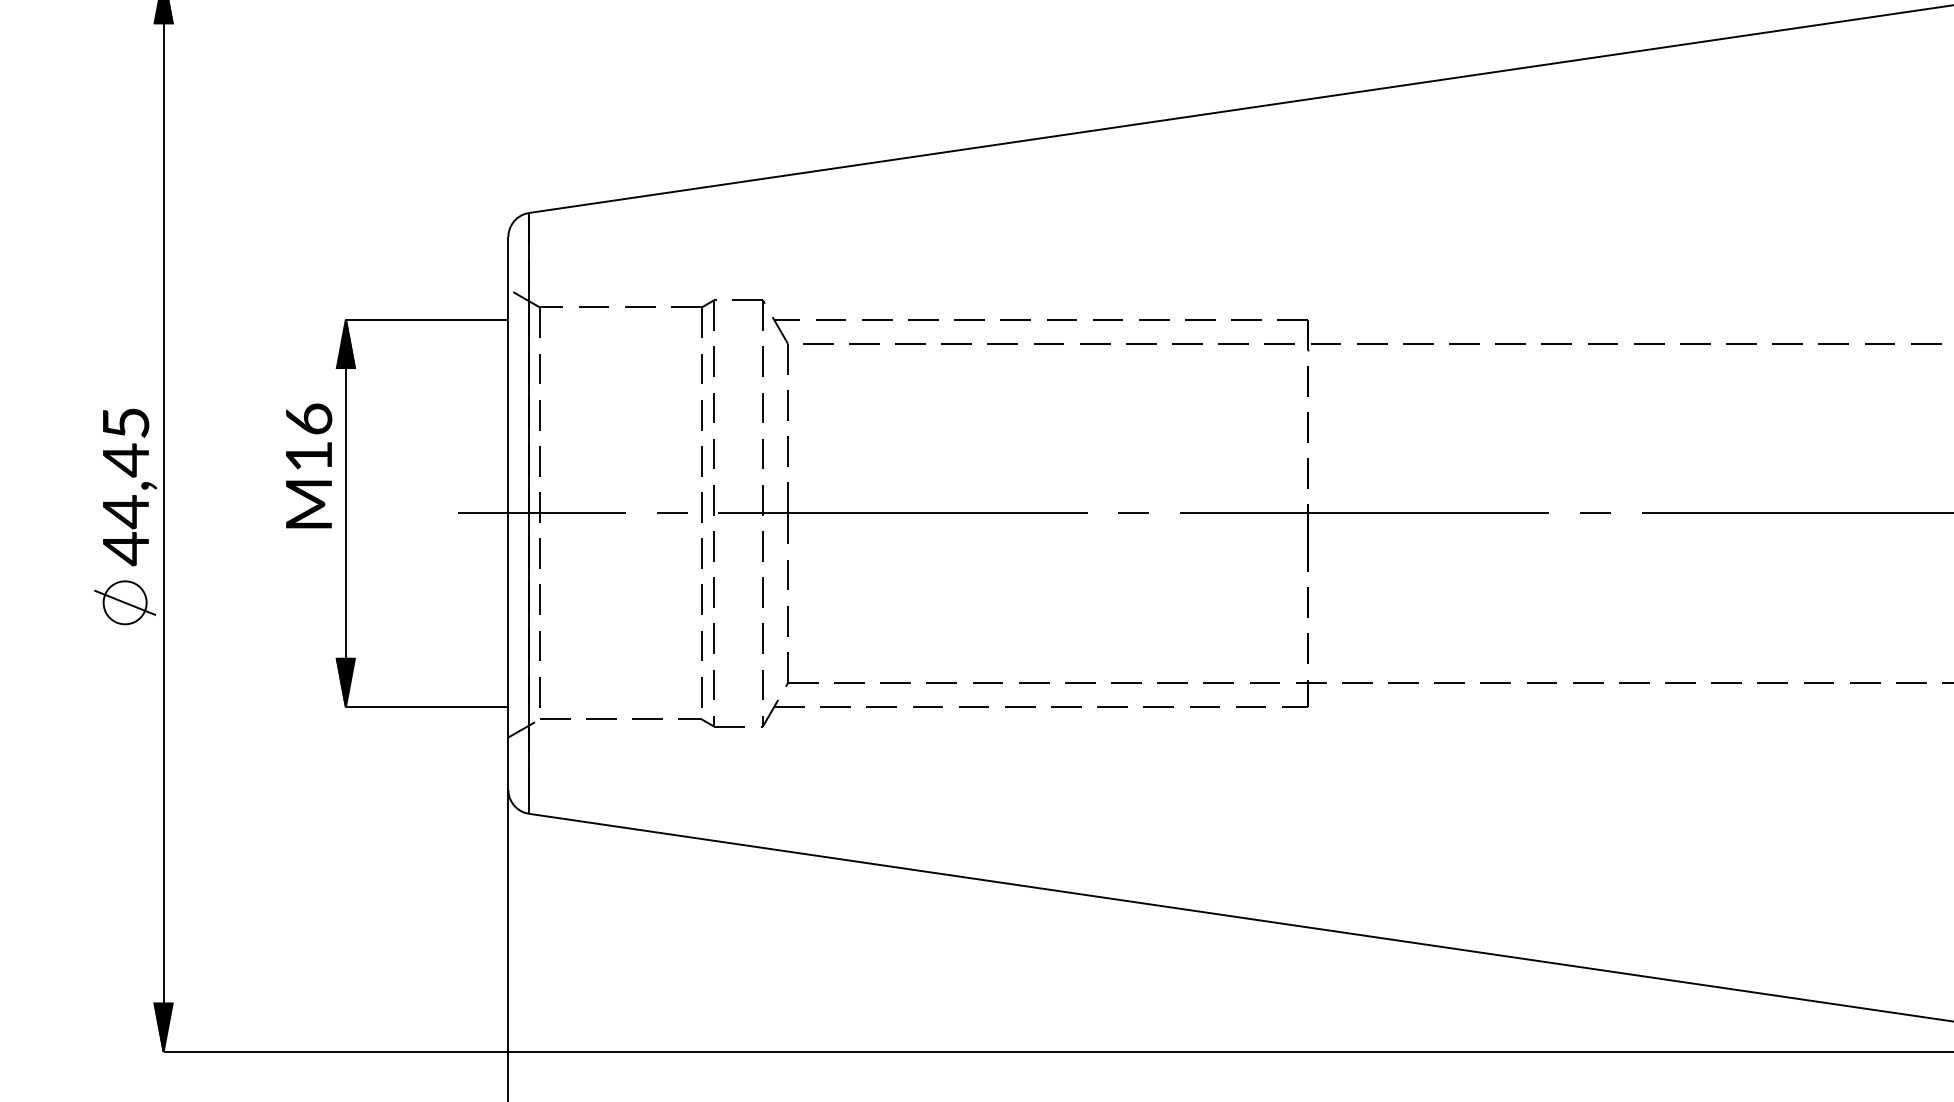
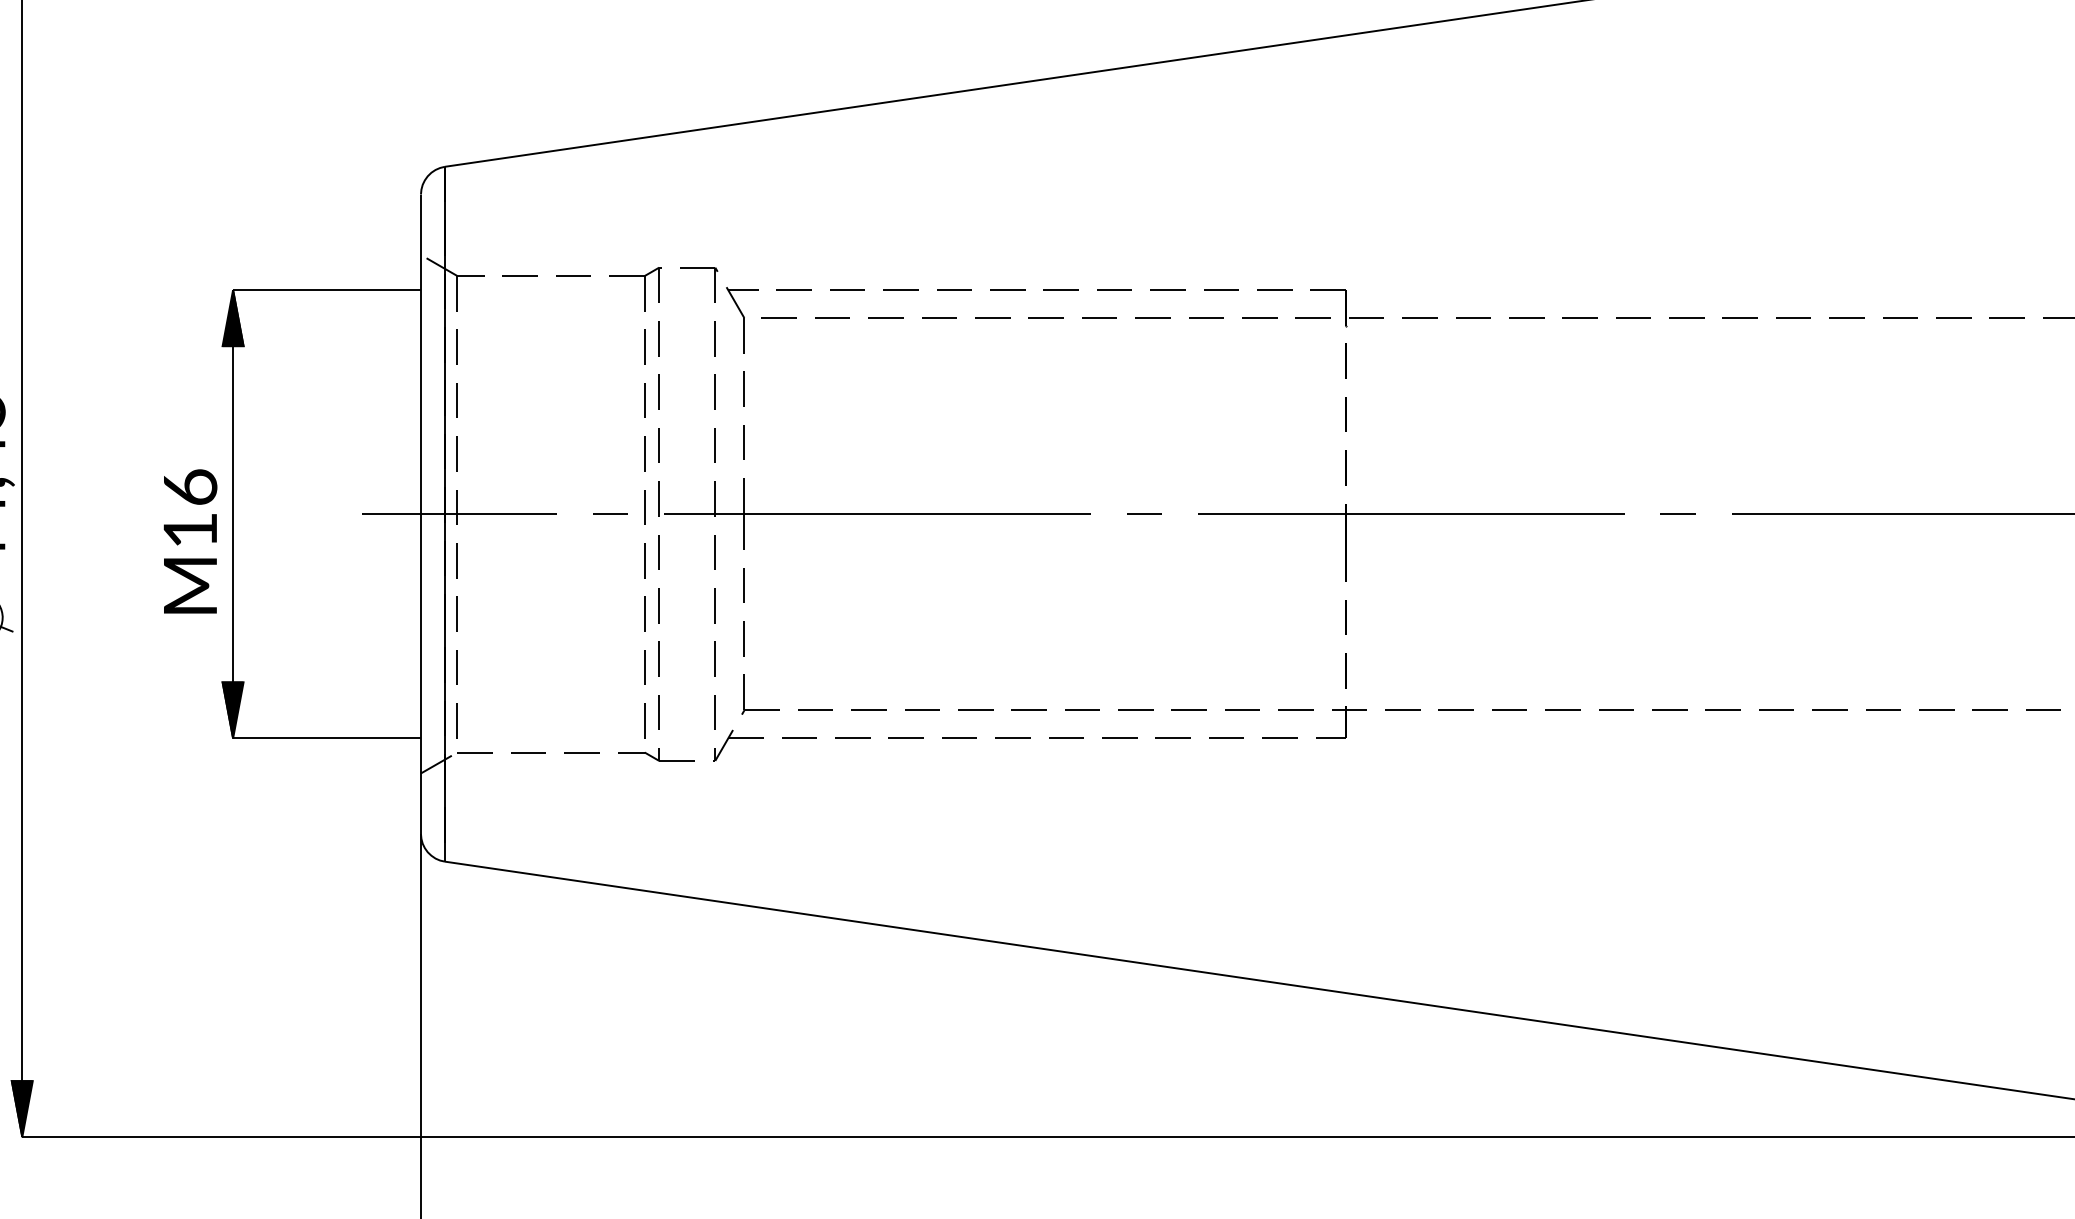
text: (309, 465) -> (191, 540), moved

